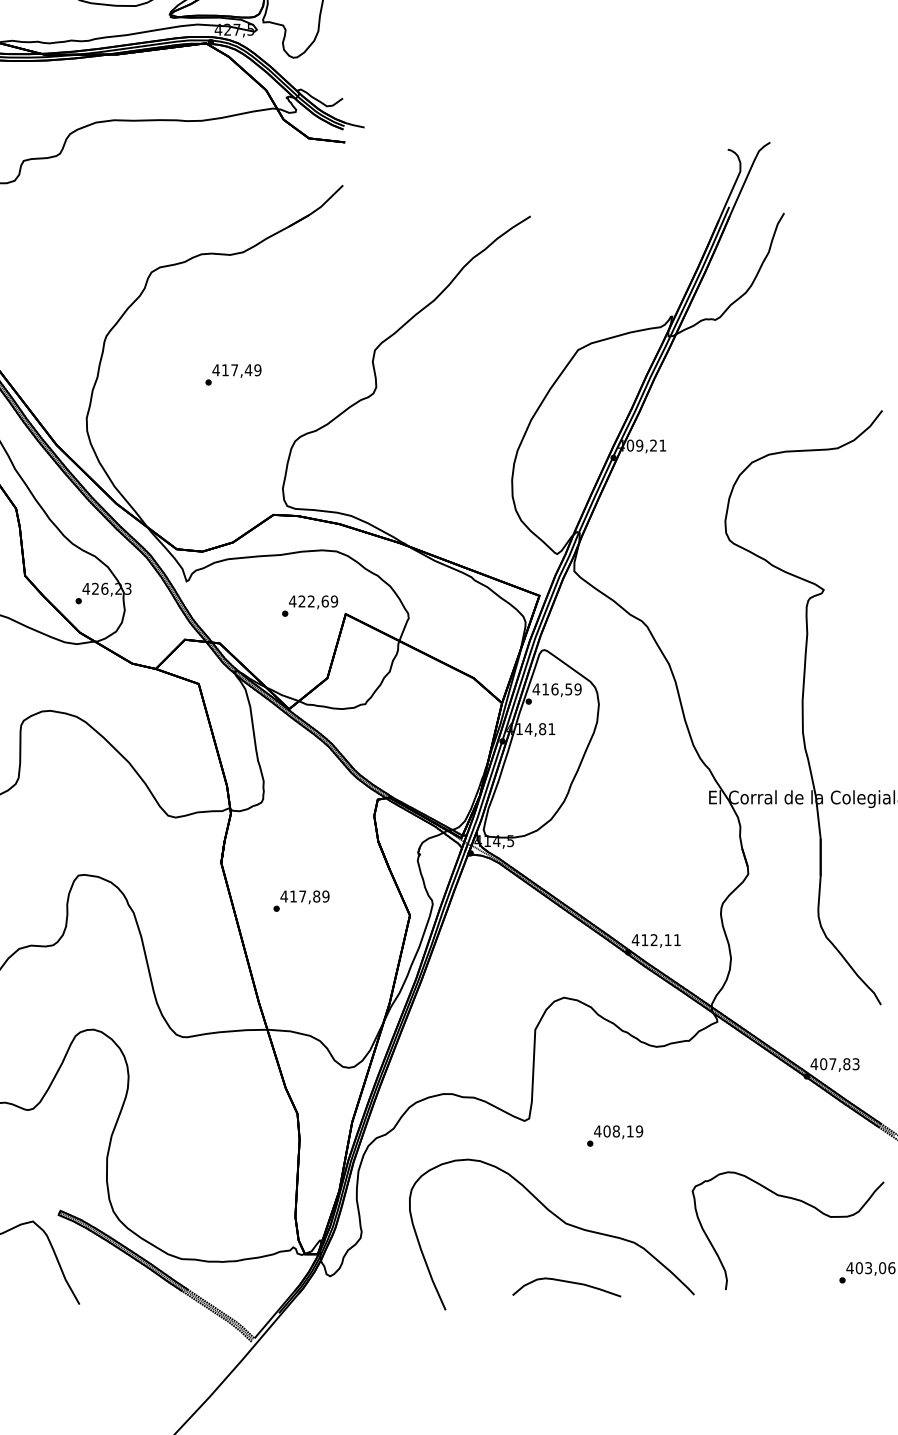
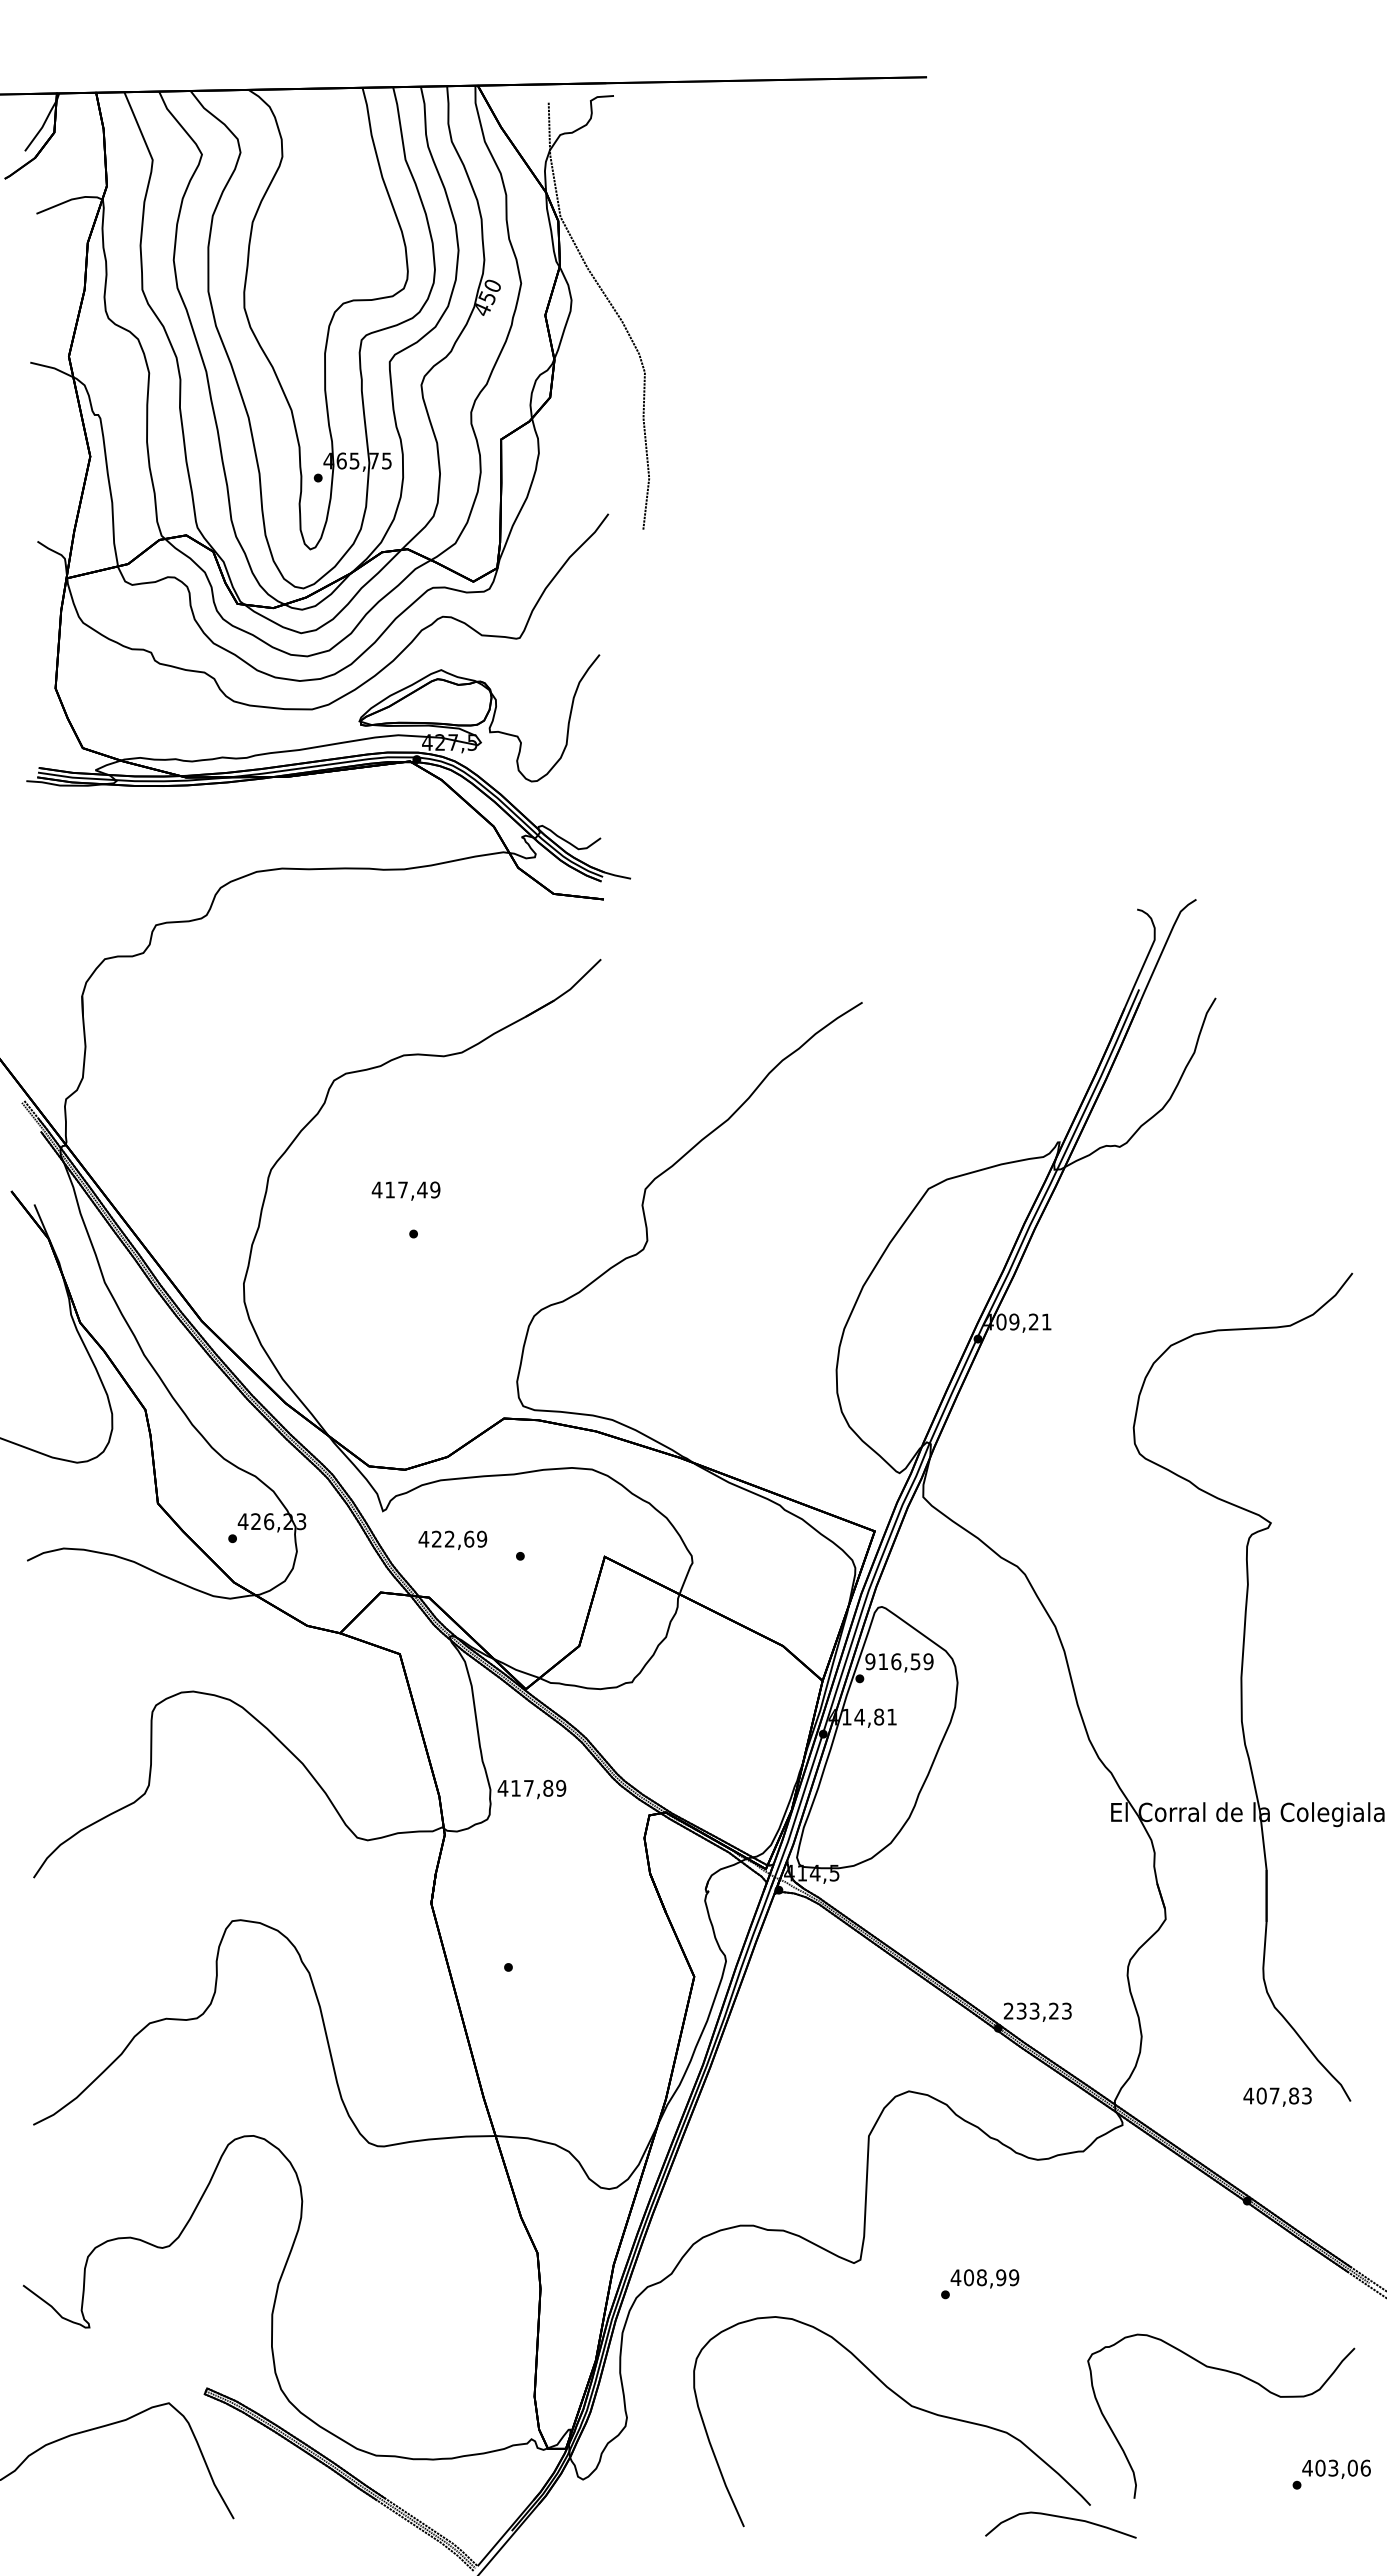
text: (236, 370) -> (405, 1190), moved
text: (313, 601) -> (452, 1539), moved
text: (536, 689) -> (870, 1661), 416,59 -> 916,59
text: (304, 897) -> (531, 1789), moved
text: (656, 939) -> (1037, 2010), 412,11 -> 233,23
text: (834, 1064) -> (1277, 2096), moved
text: (630, 1131) -> (1001, 2277), 408,19 -> 408,99
curve: (568, 1282) -> (1062, 2518), moved

